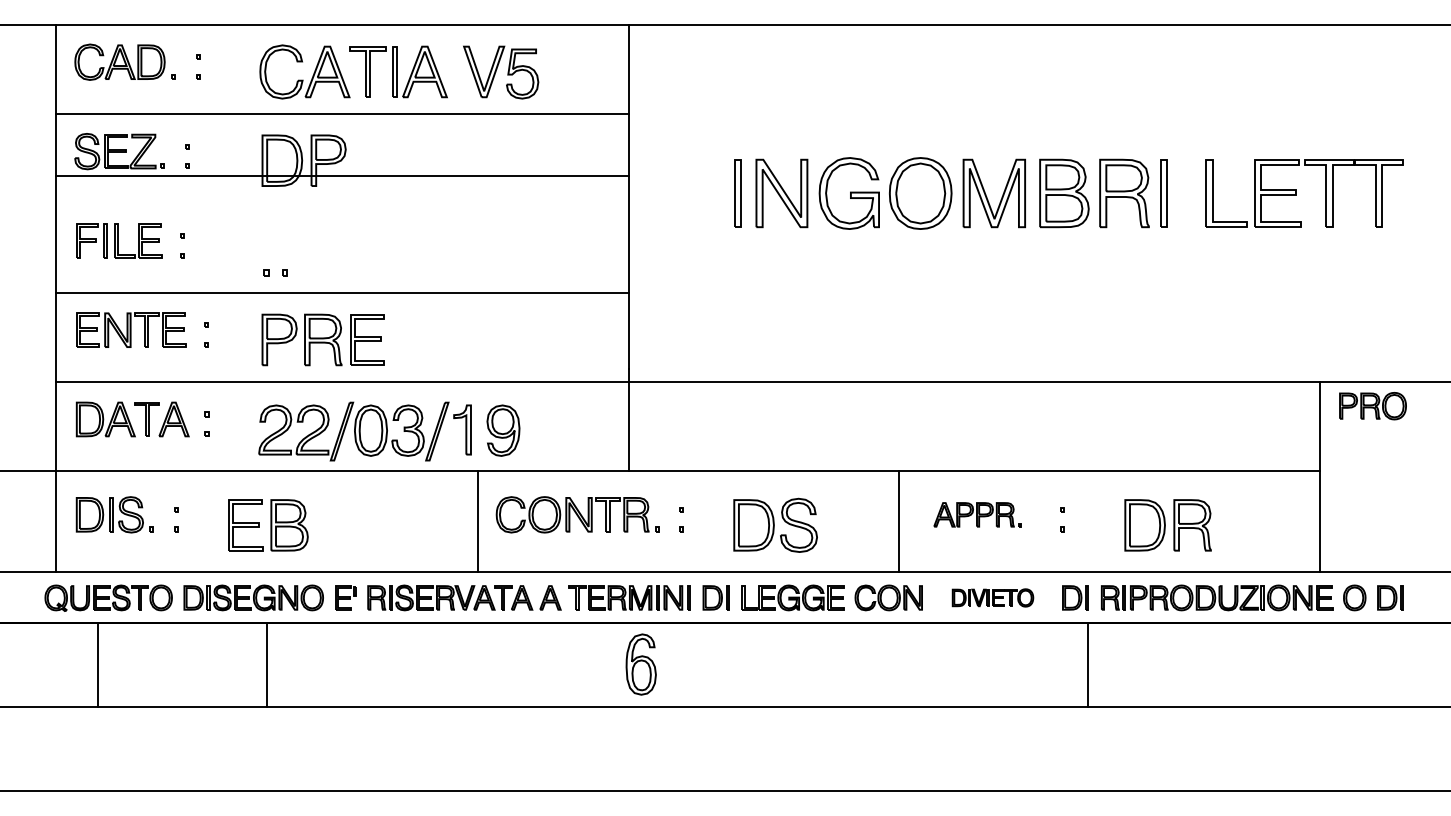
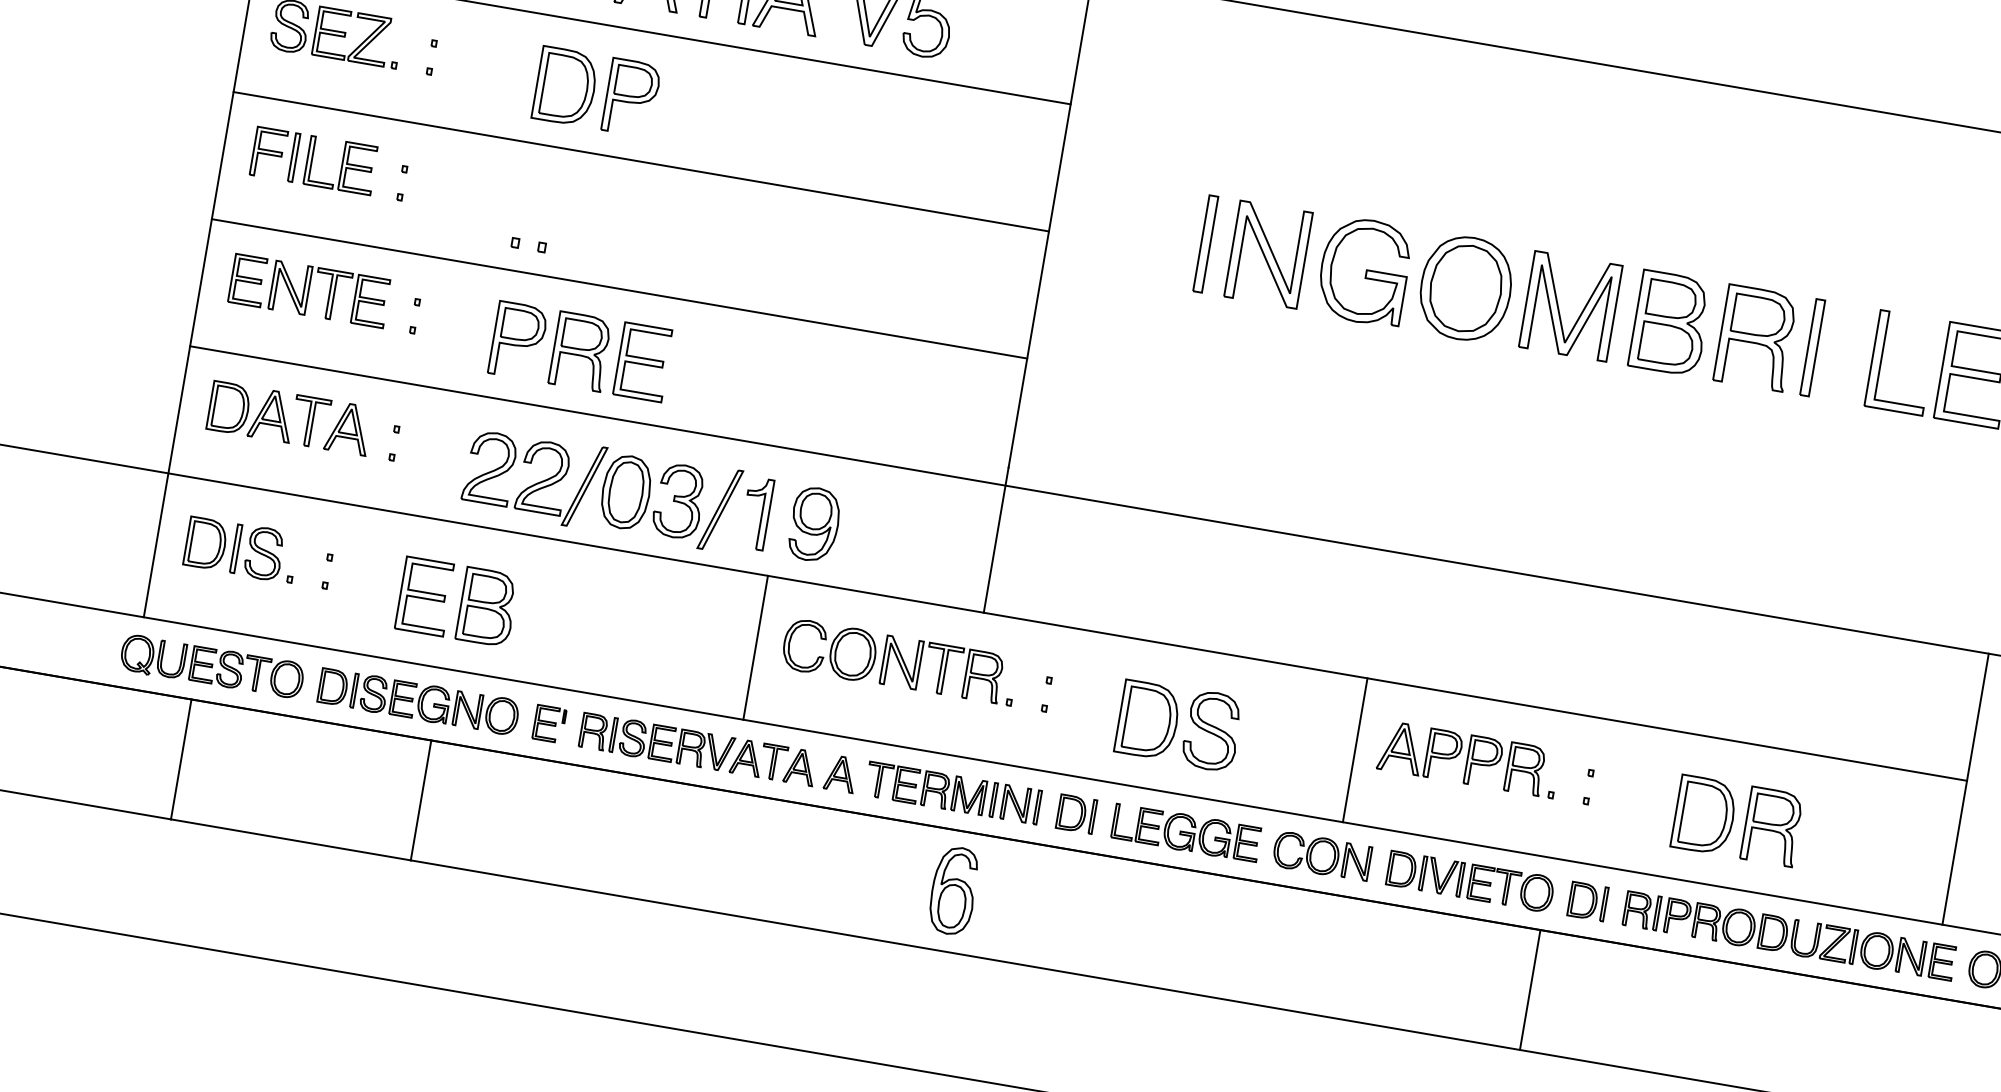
line: (342, 176) -> (640, 162), moved
part: (977, 514) -> (1468, 759), size x1.43
part: (992, 597) -> (1469, 880), size x1.43
line: (1088, 664) -> (1530, 989), moved

